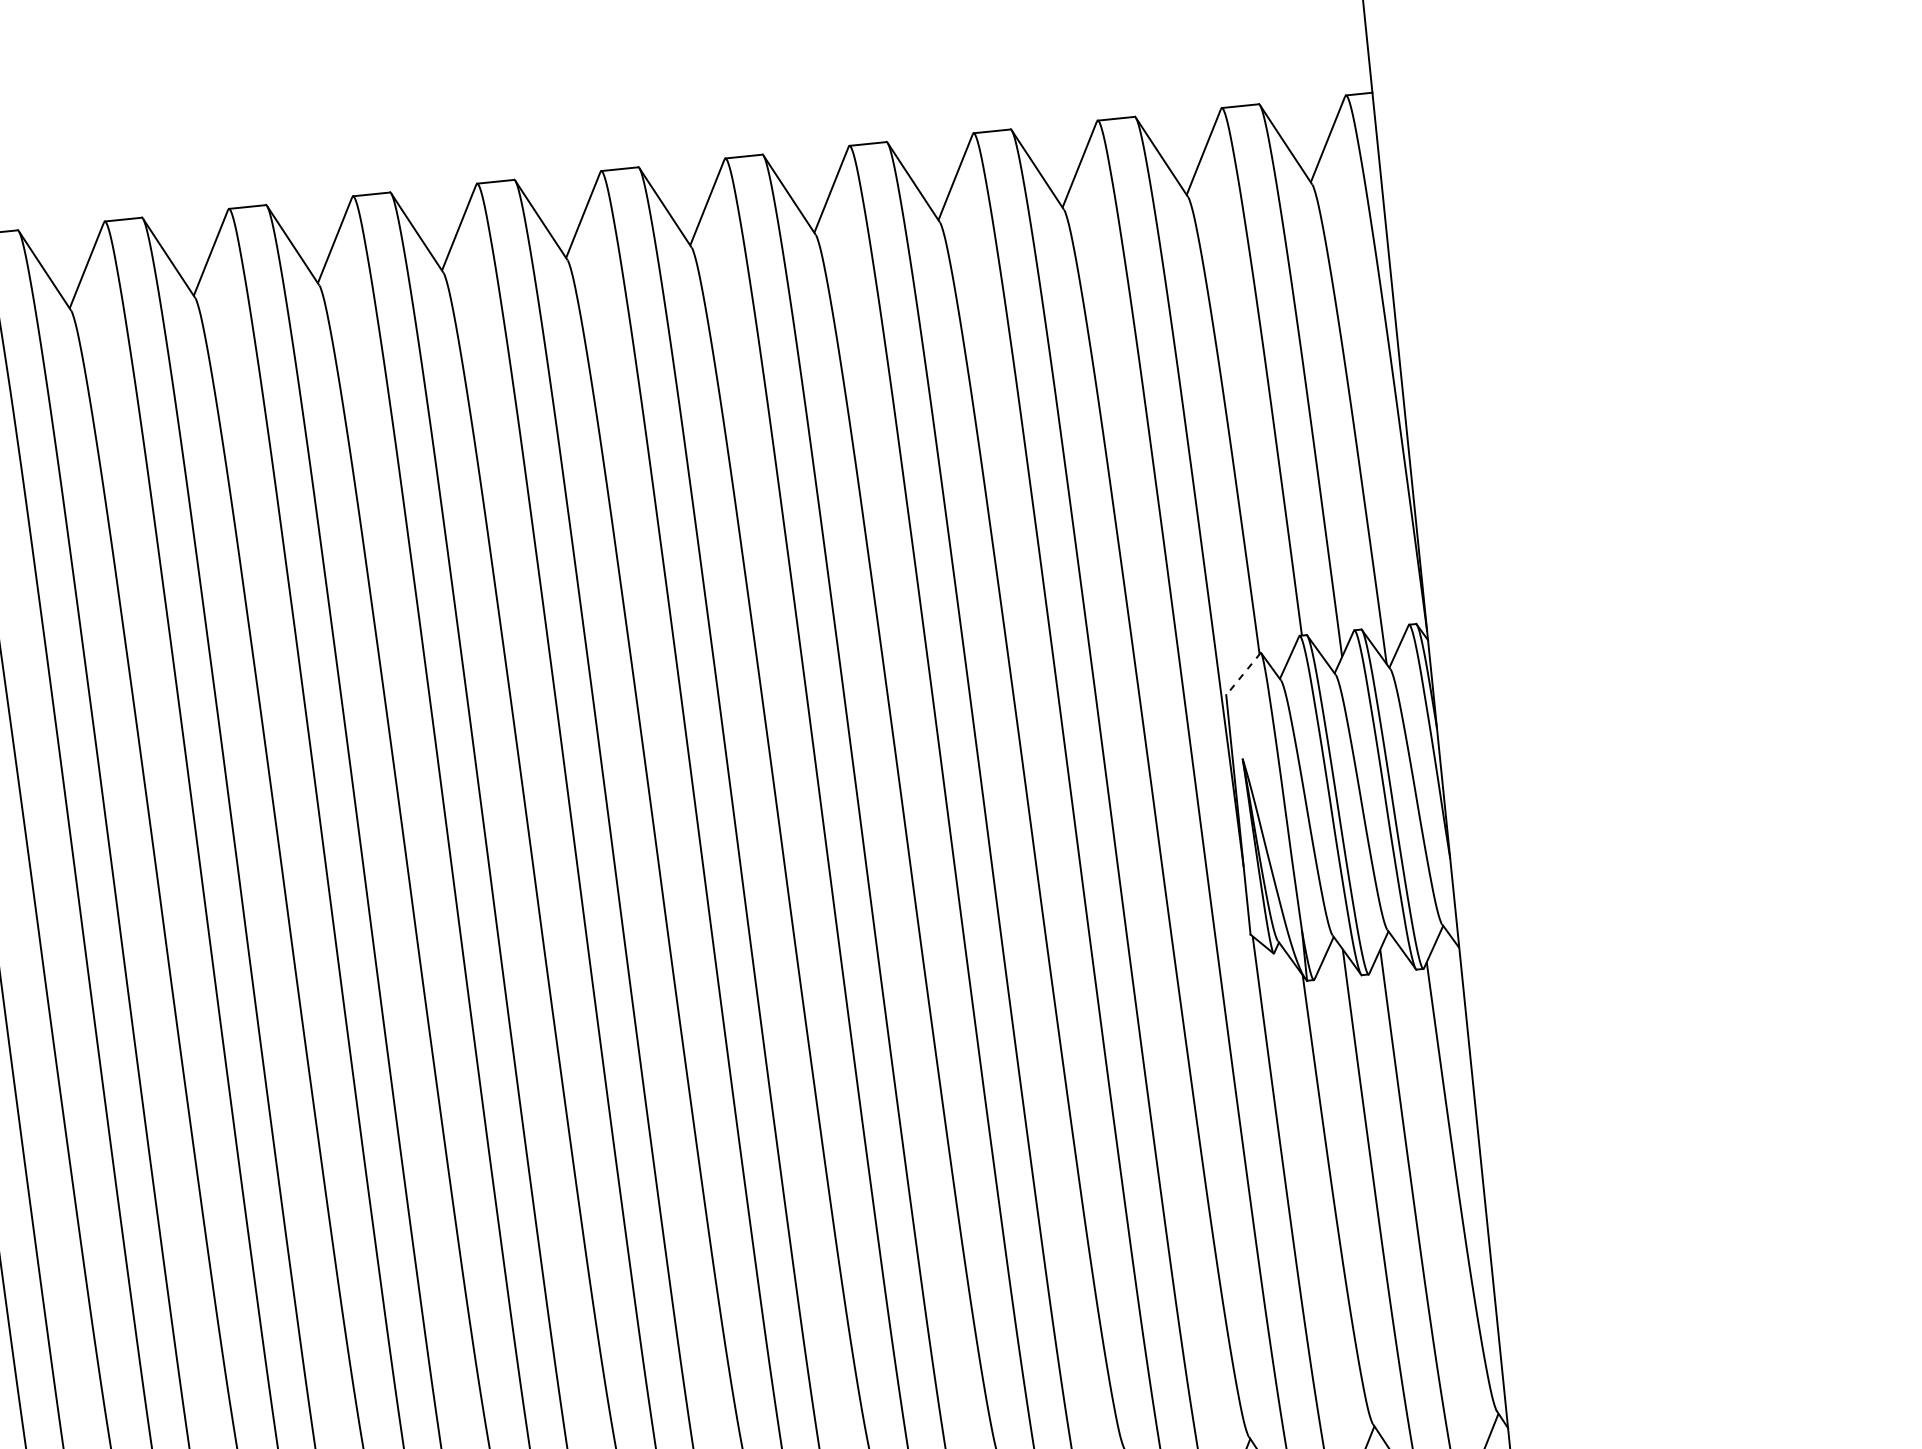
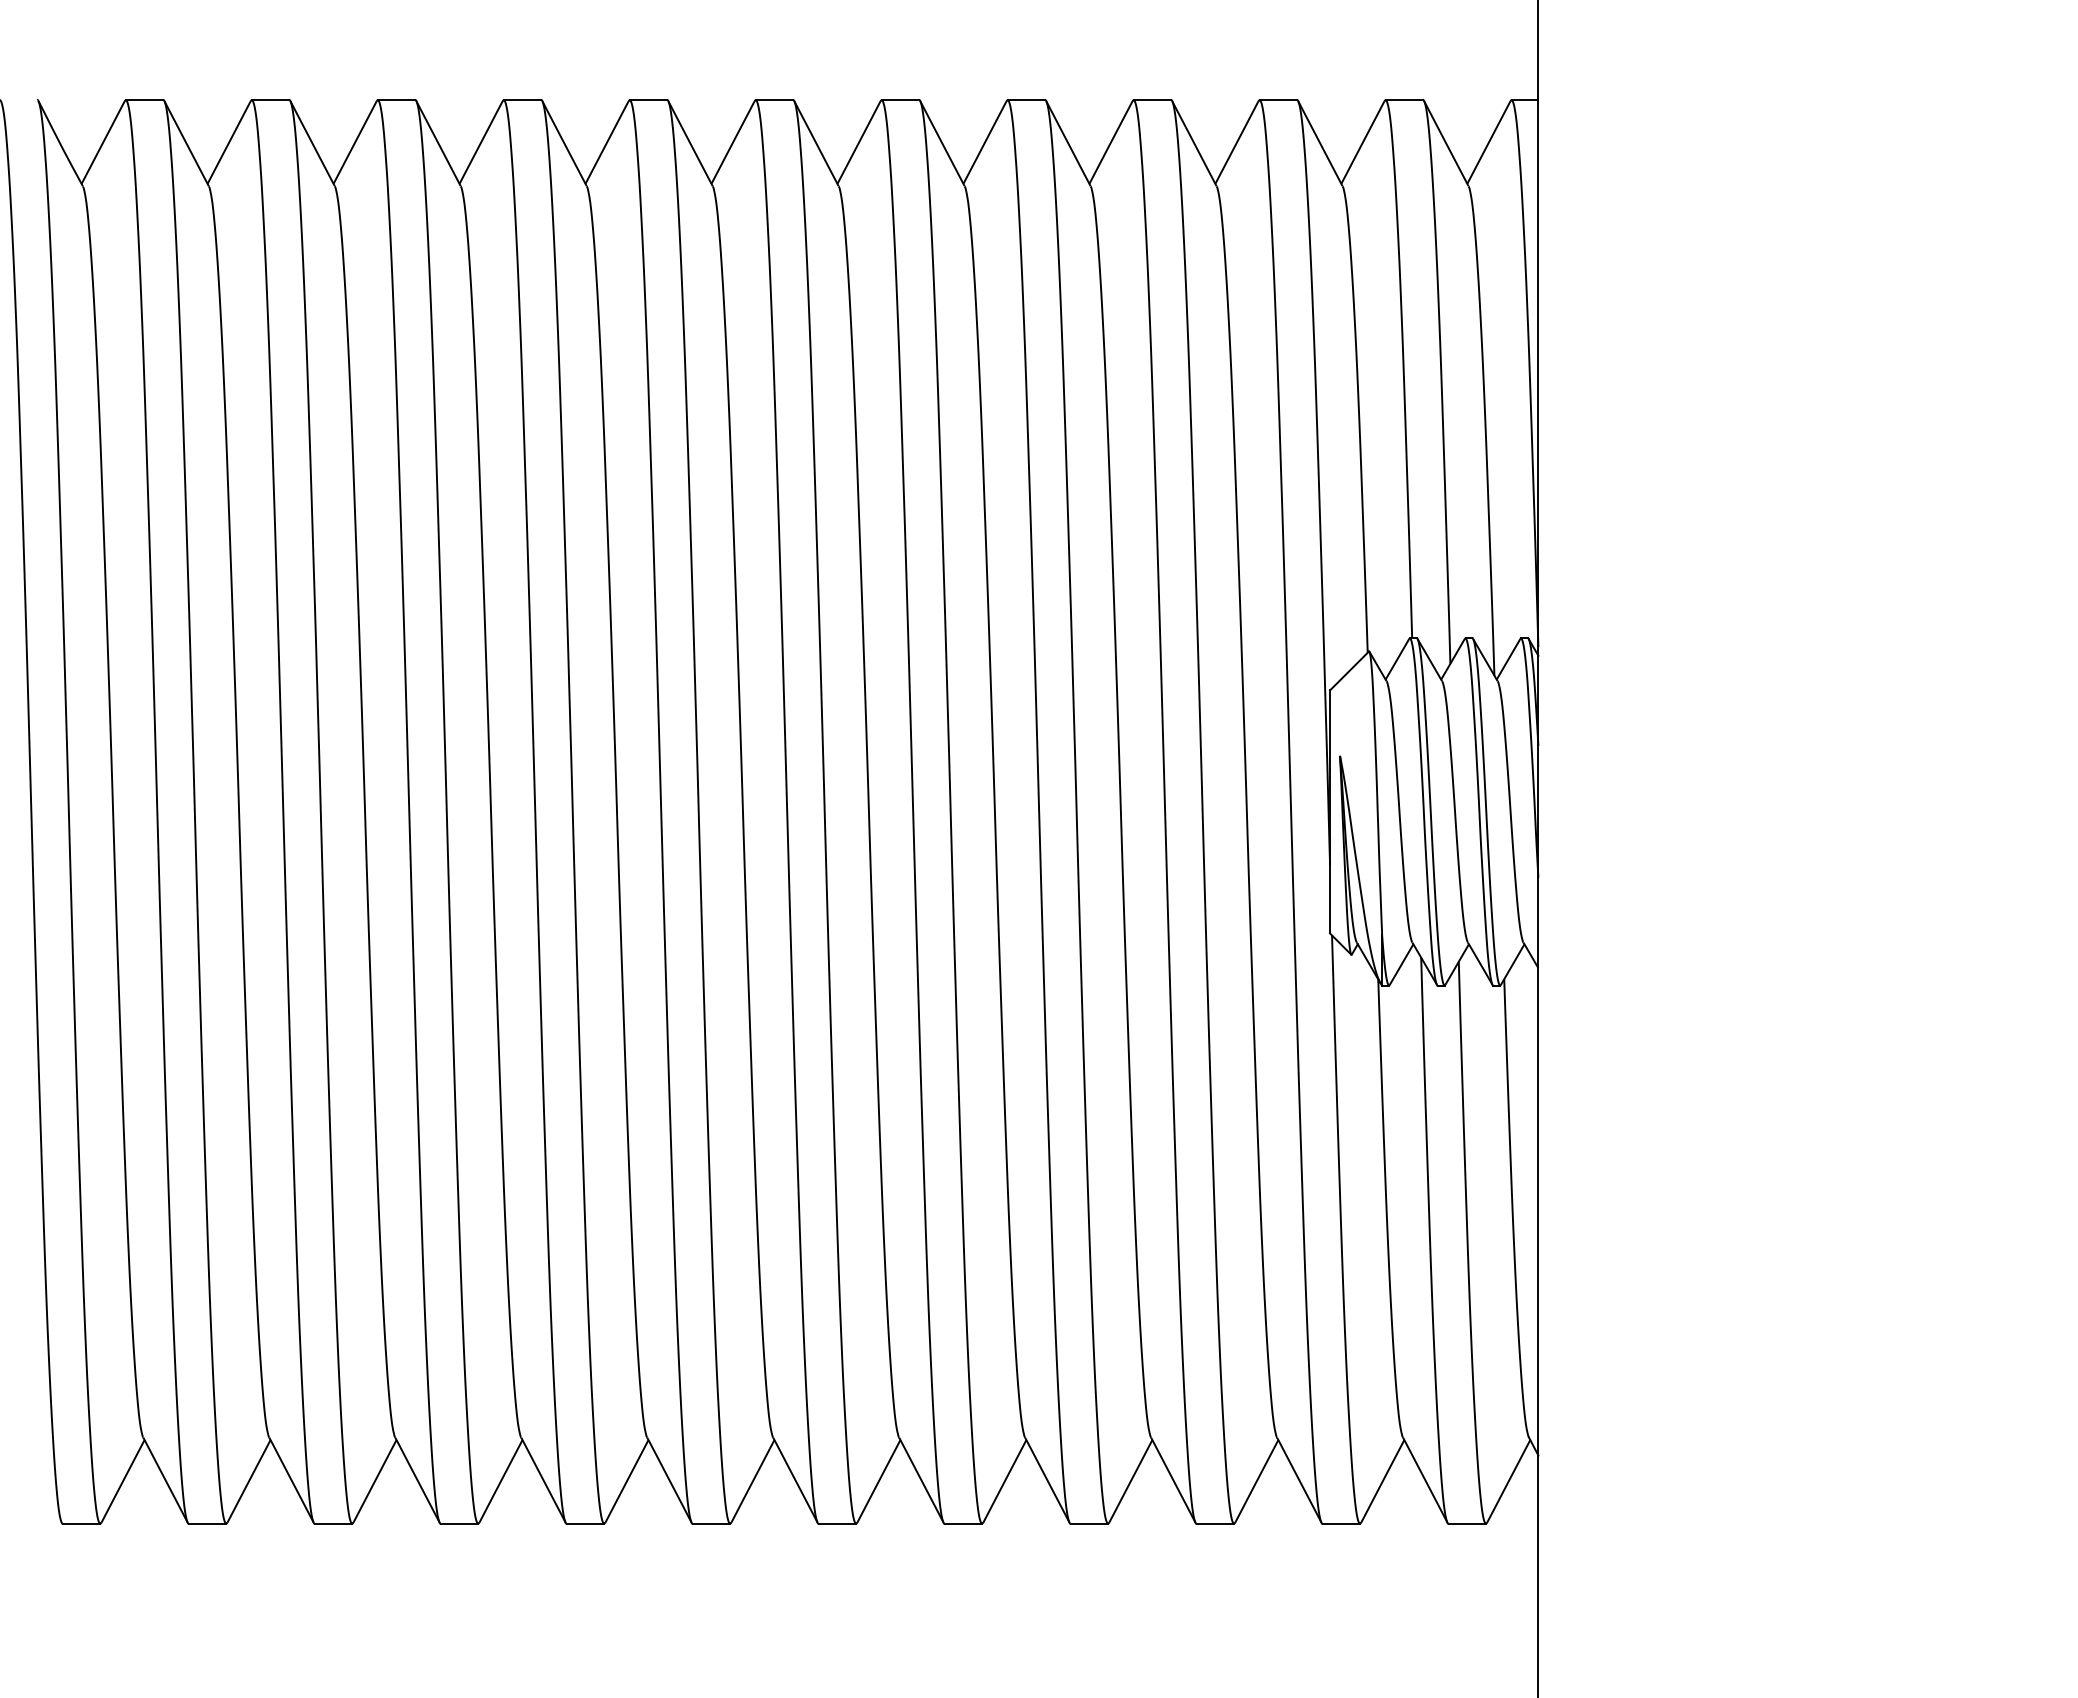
line: (1243, 674) -> (1349, 671), dashed -> solid

